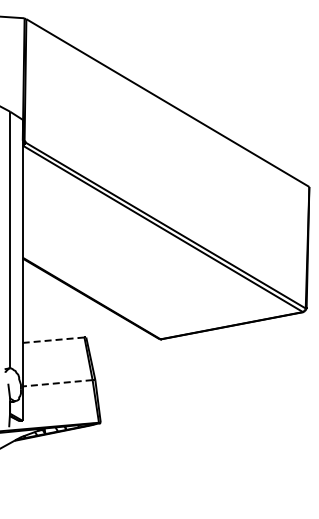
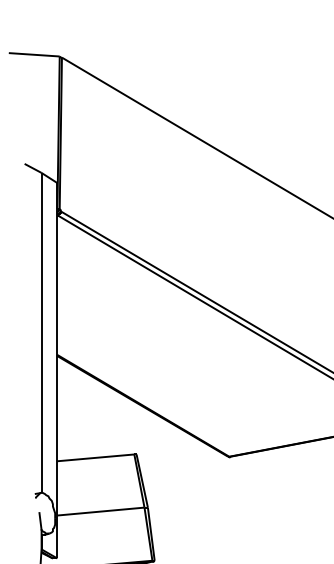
line: (53, 340) -> (95, 458), dashed -> solid
line: (57, 383) -> (100, 511), dashed -> solid

